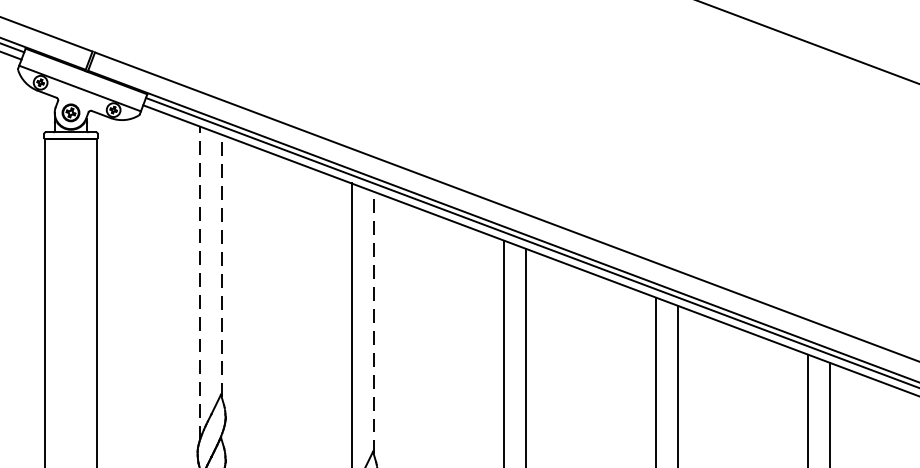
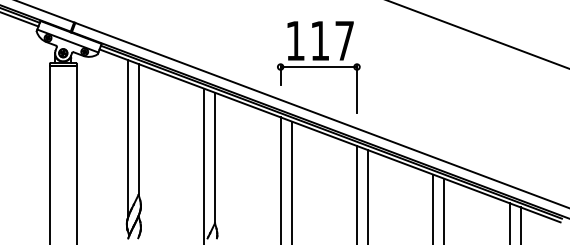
part: (579, 141) -> (318, 67), added
line: (222, 266) -> (139, 130), dashed -> solid
line: (198, 282) -> (127, 138), dashed -> solid
line: (374, 322) -> (215, 158), dashed -> solid

